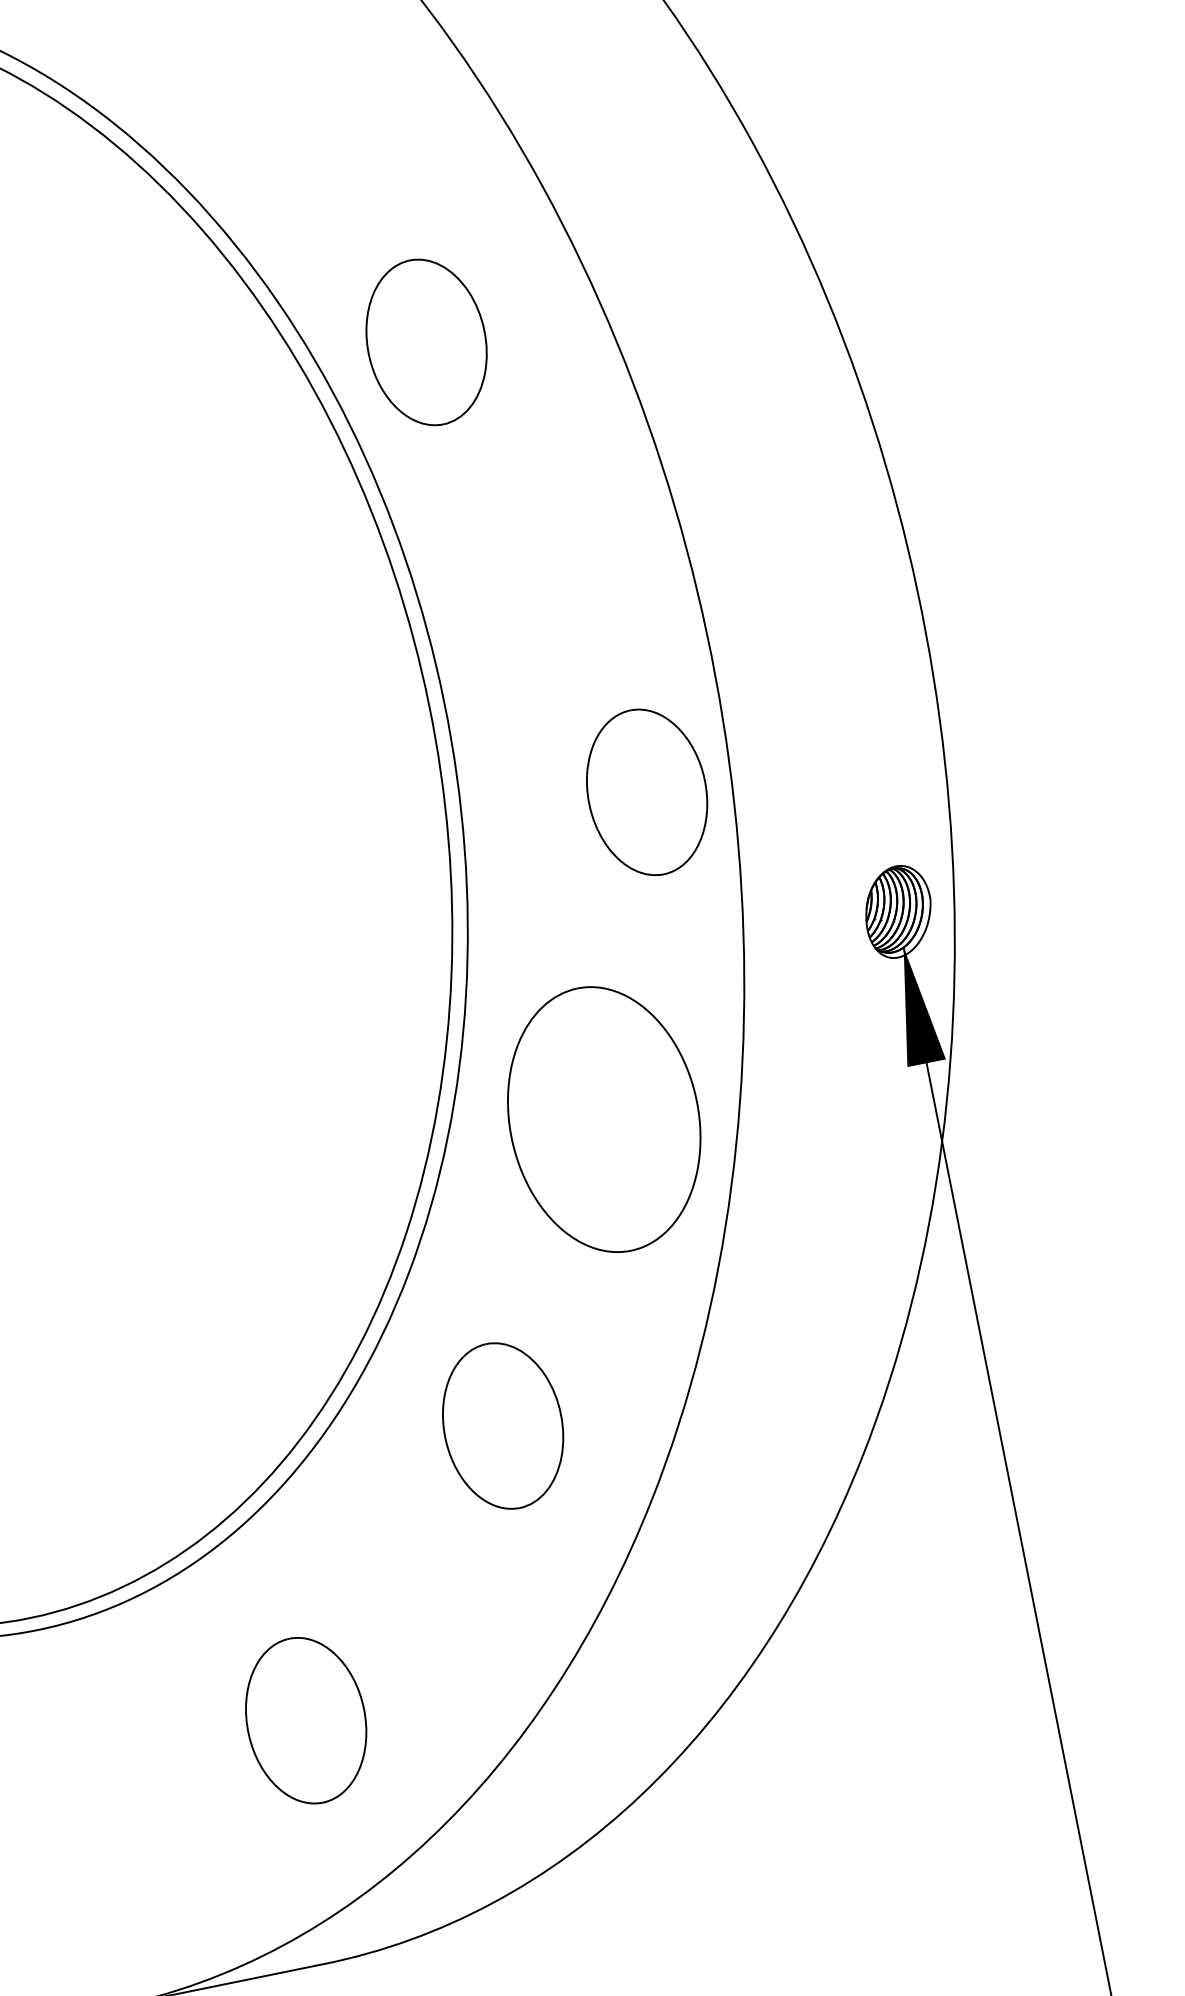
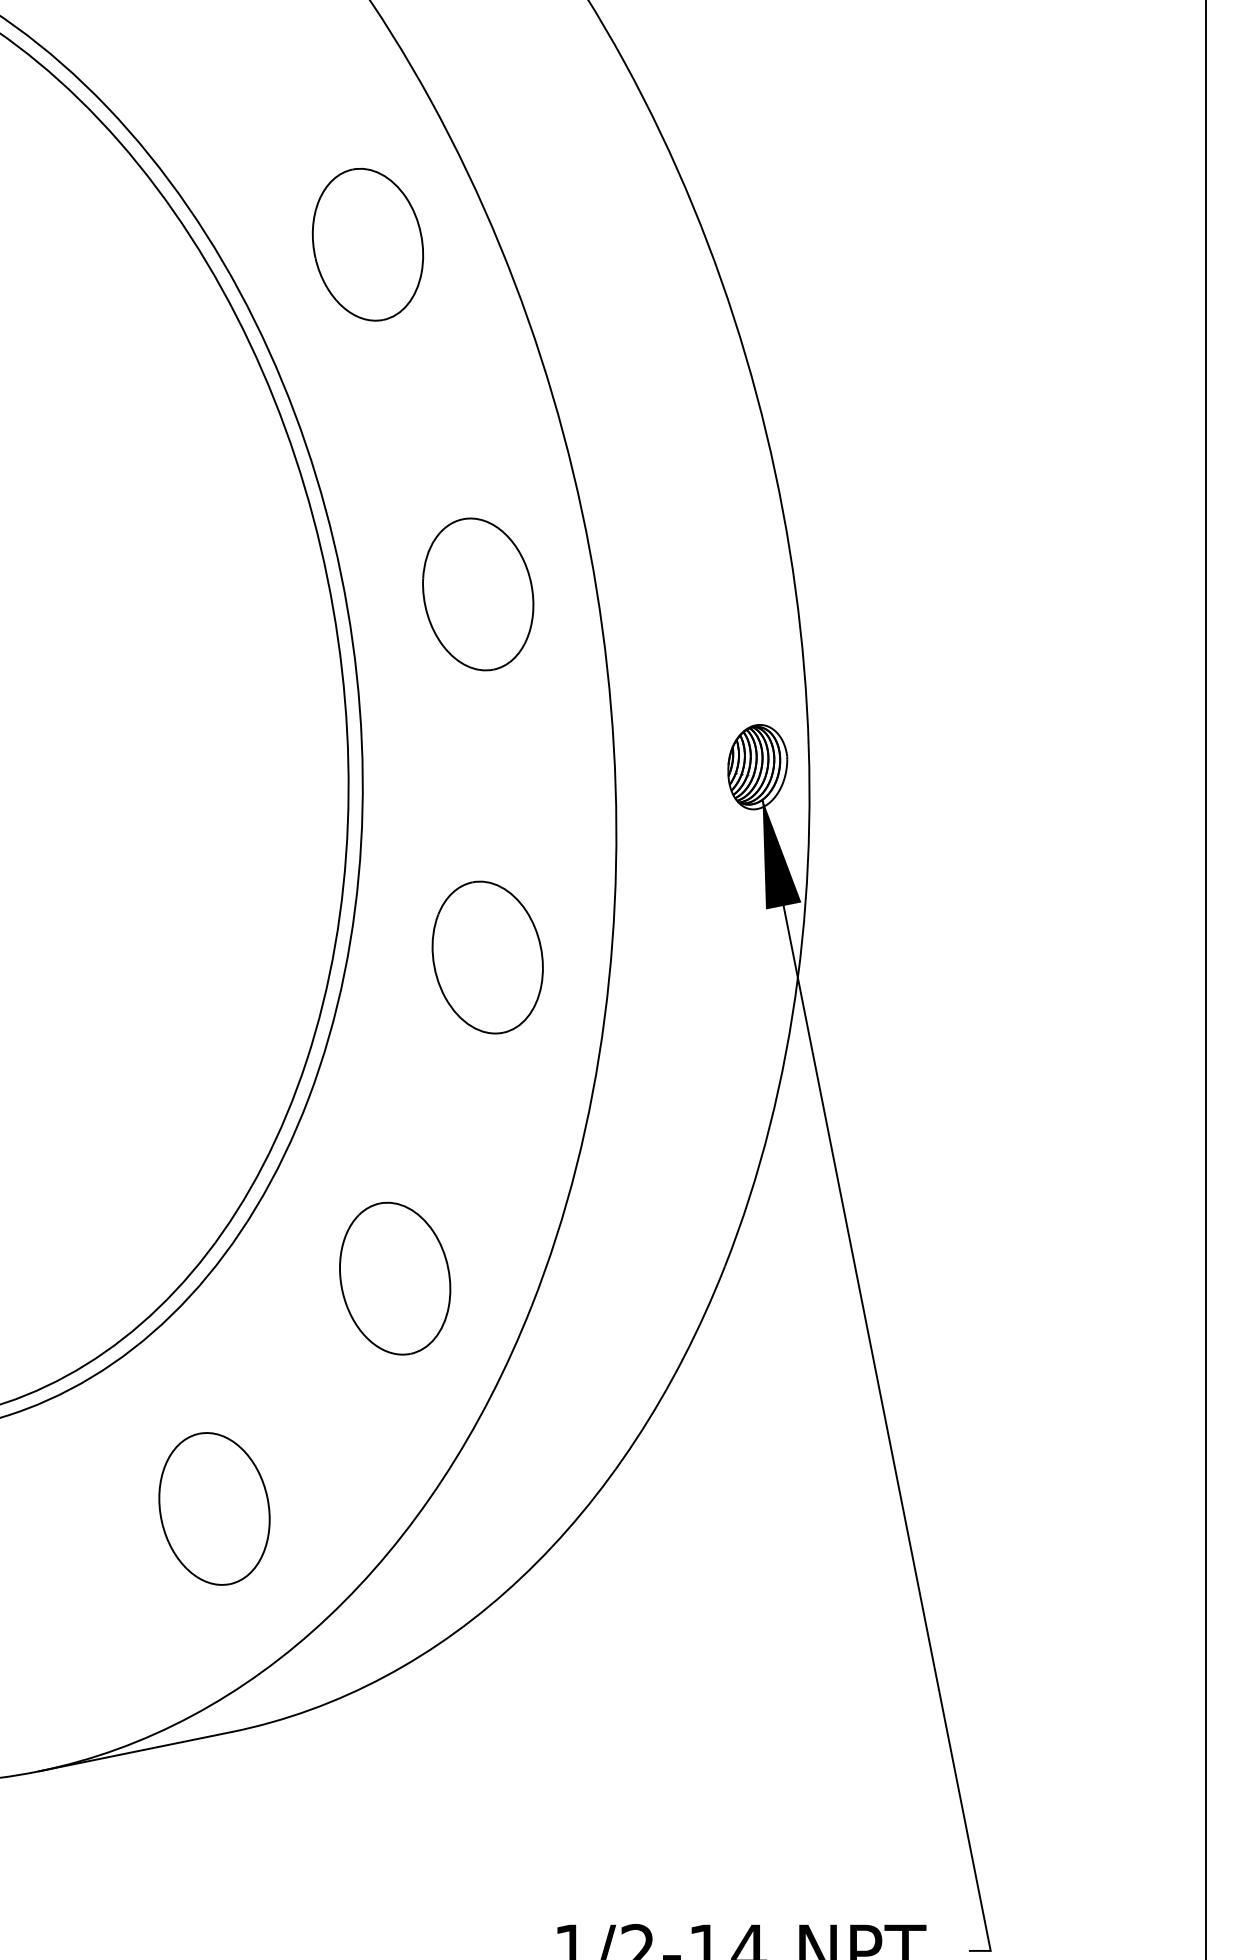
part: (426, 342) -> (367, 244), moved
part: (647, 792) -> (478, 594), moved
part: (603, 1119) -> (487, 957), size x0.62
part: (503, 1425) -> (395, 1278), moved

